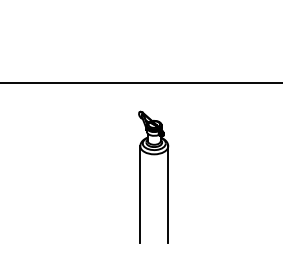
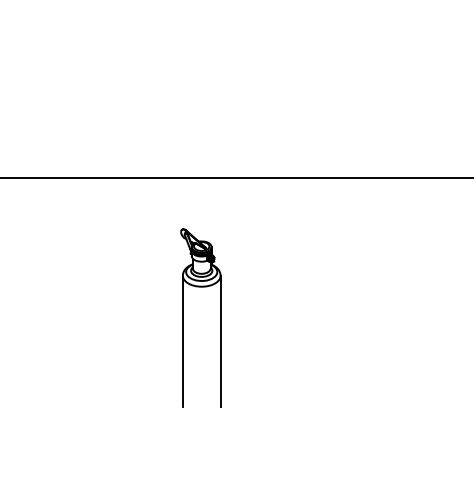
part: (140, 177) -> (183, 317), moved

